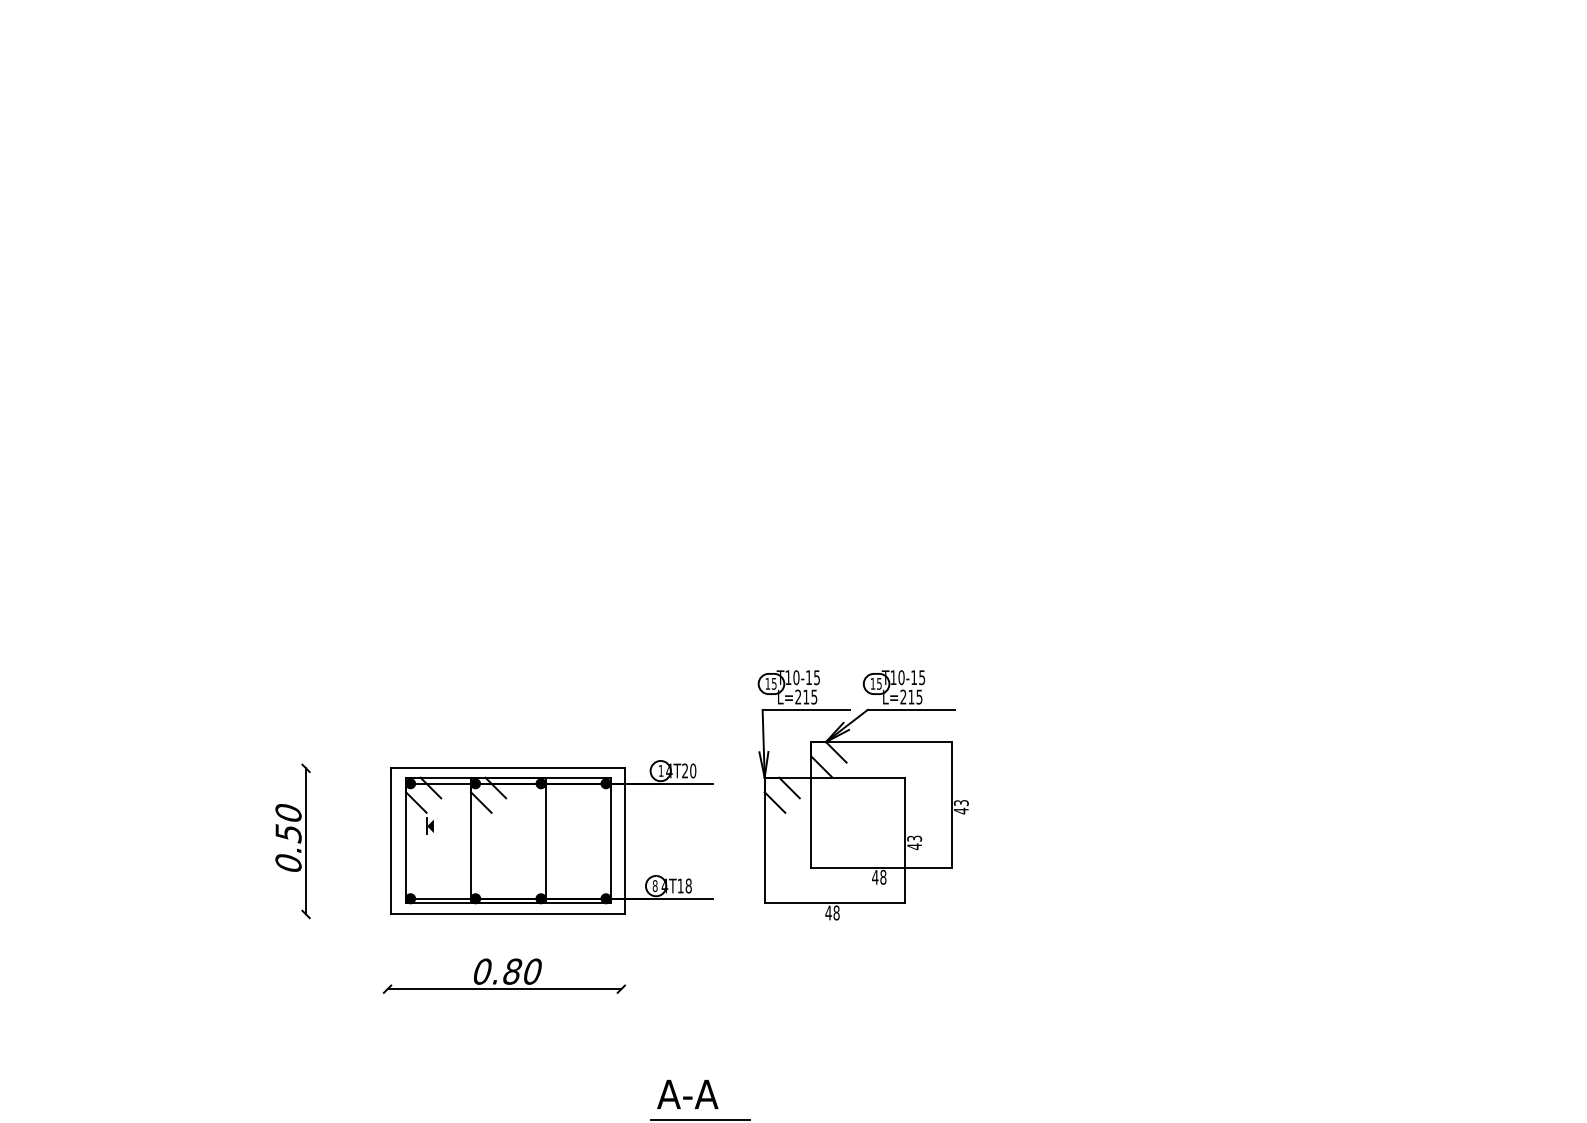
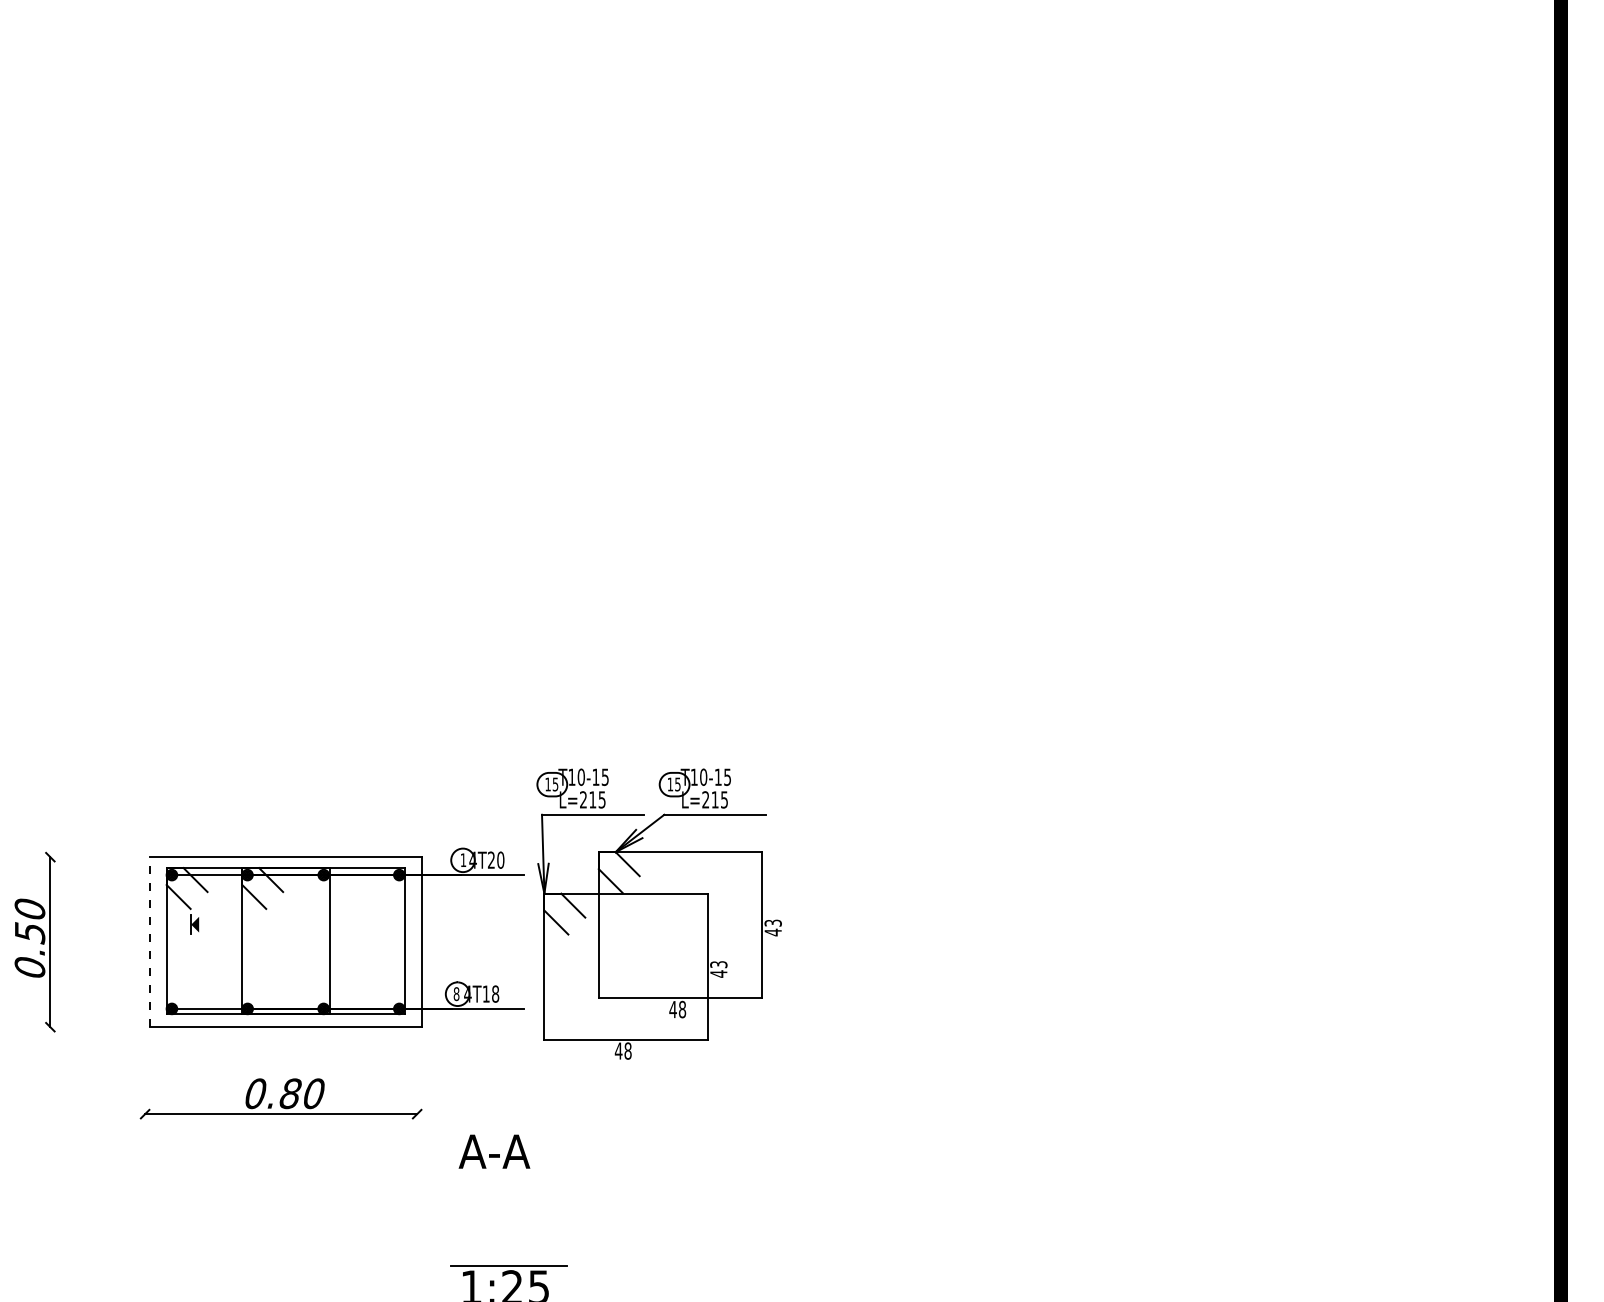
part: (862, 795) -> (658, 914), moved
line: (391, 840) -> (149, 941), solid -> dashed
text: (687, 1093) -> (494, 1150), moved

